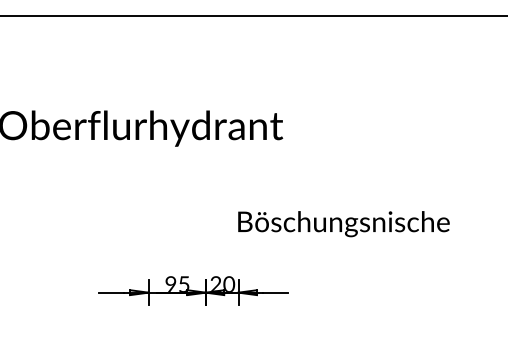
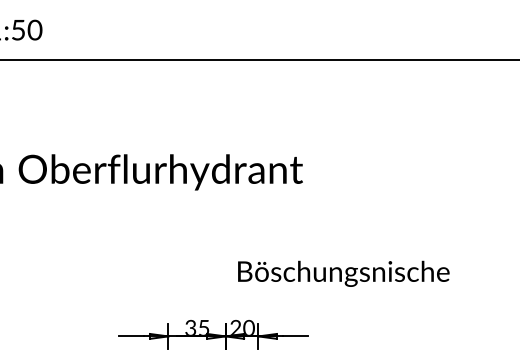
text: (343, 223) -> (343, 273), moved
text: (170, 283) -> (190, 327), 95 -> 35

